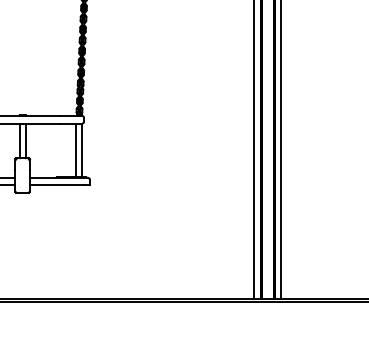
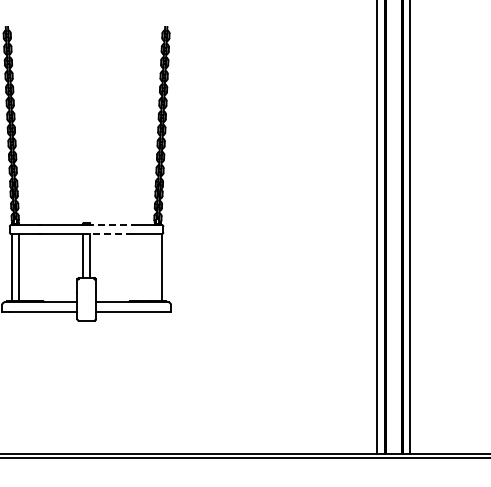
line: (41, 115) -> (110, 224), solid -> dashed
line: (40, 123) -> (109, 234), solid -> dashed
line: (76, 150) -> (154, 267), removed

